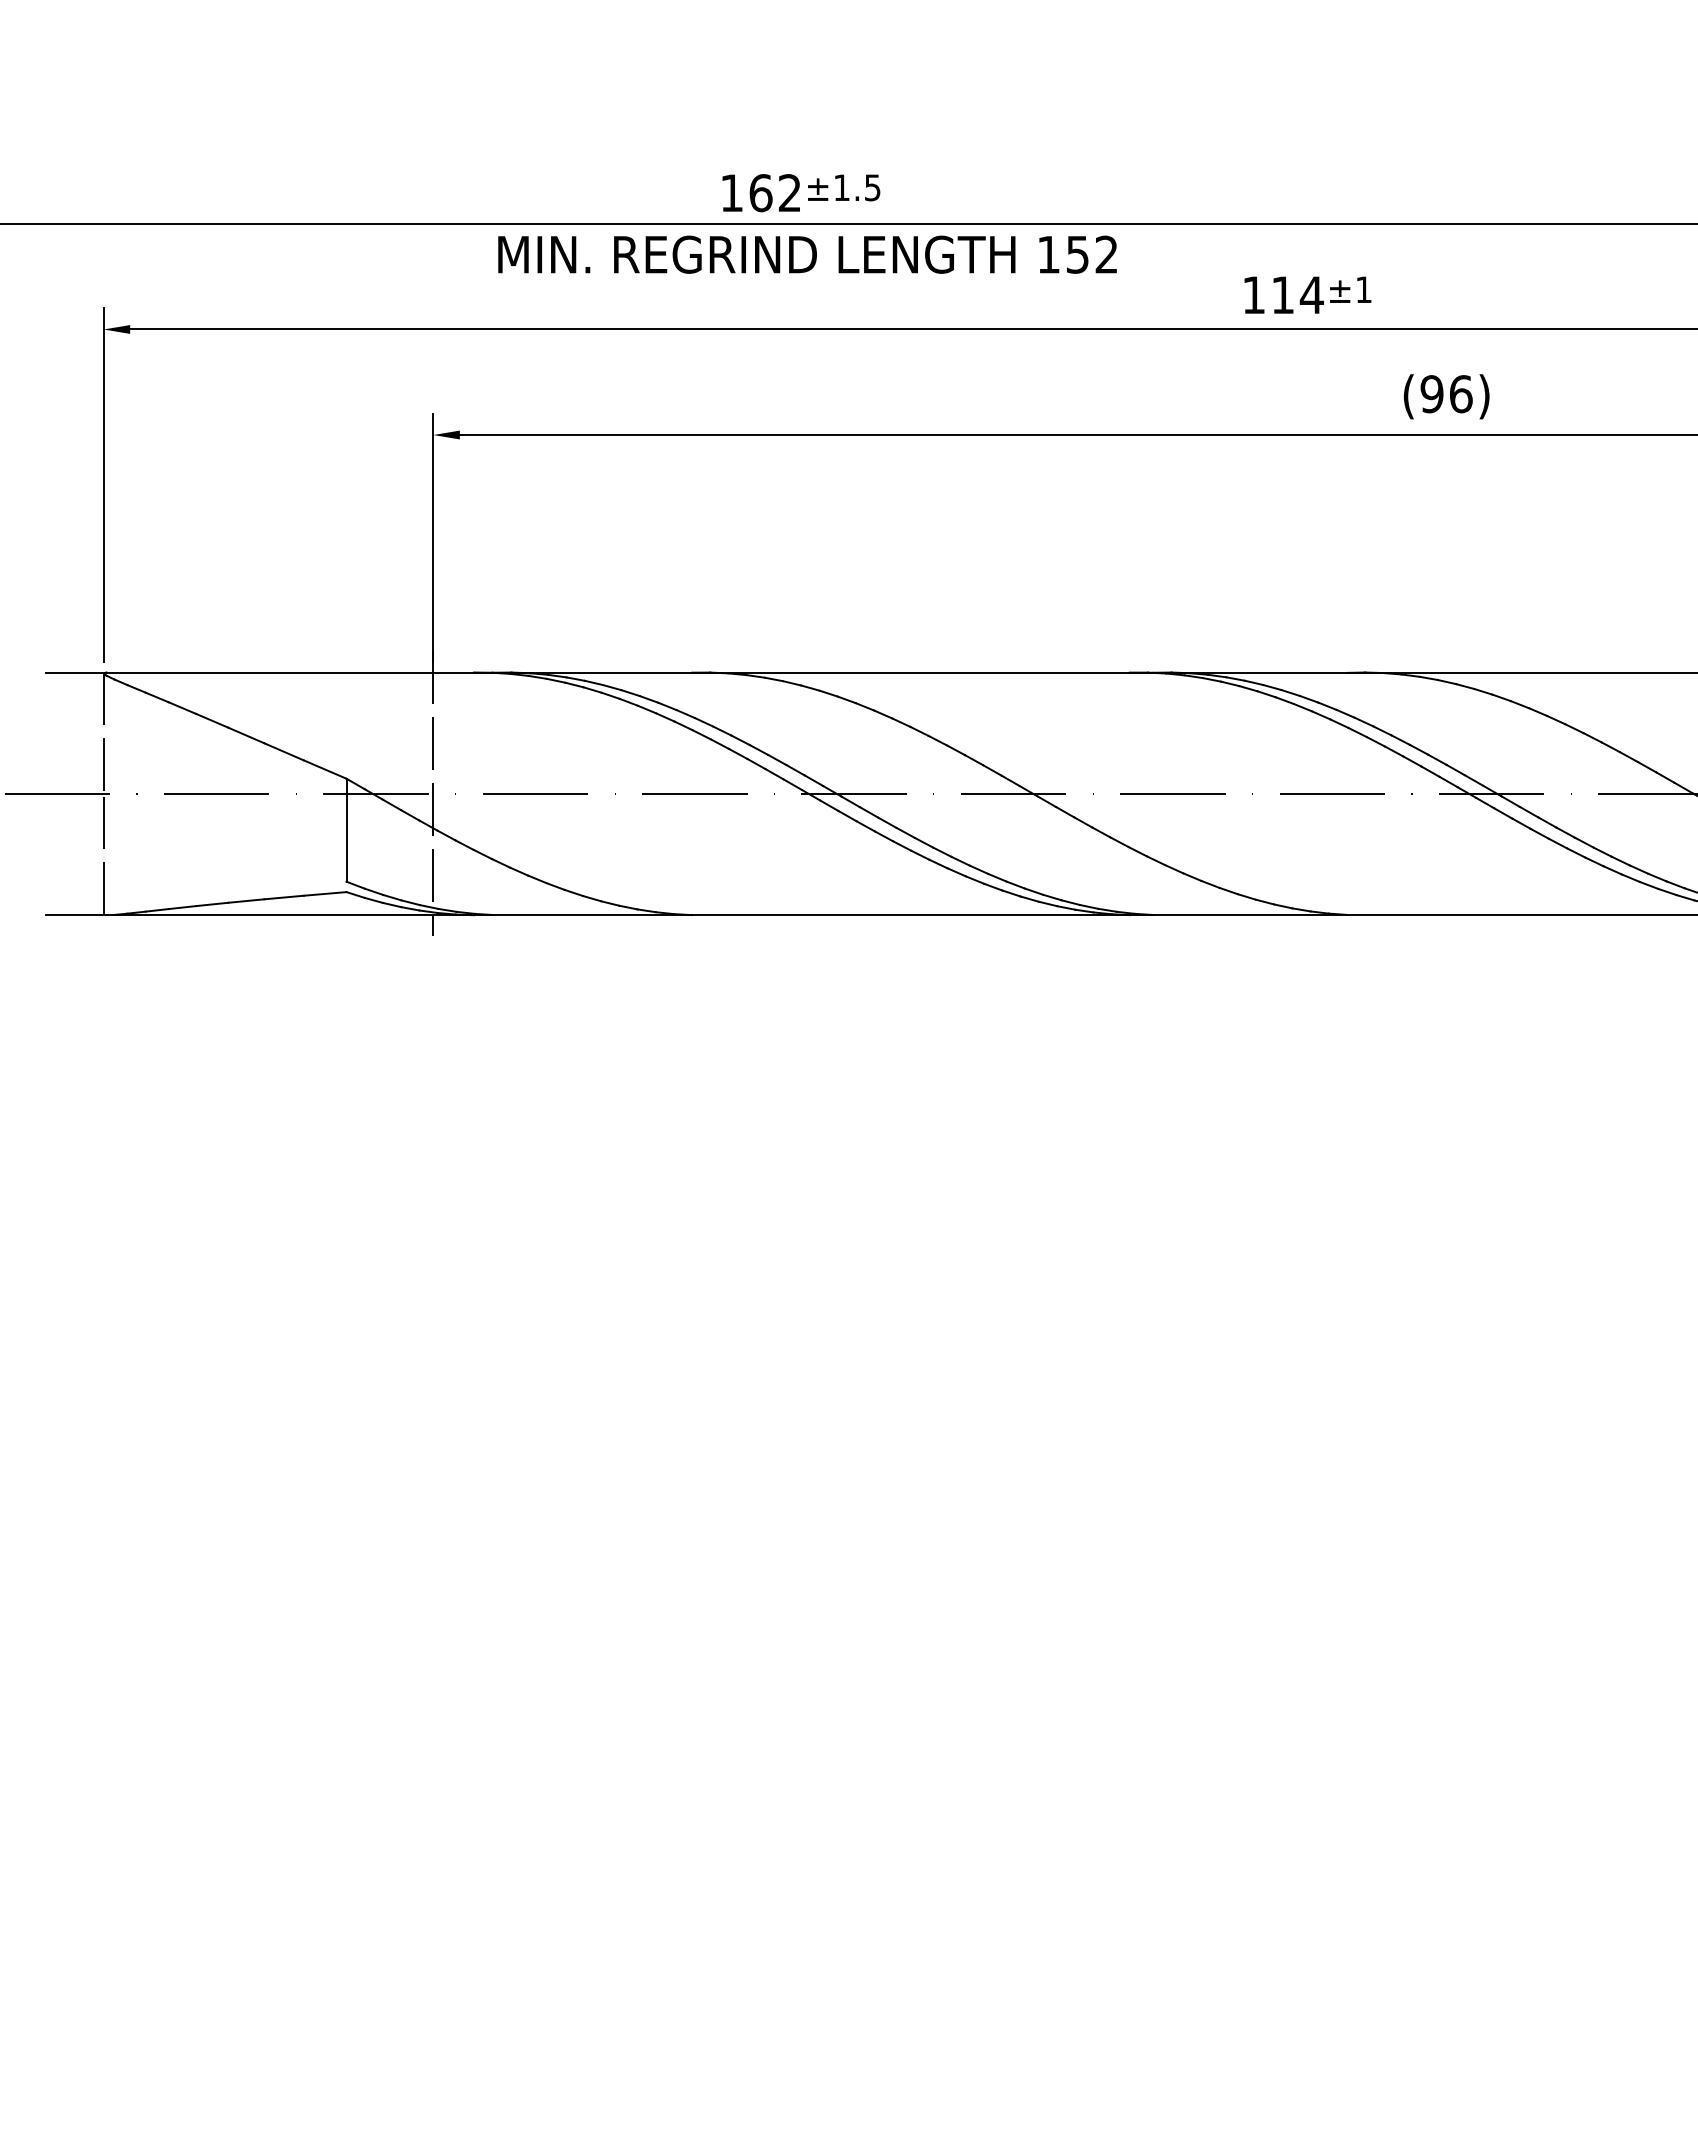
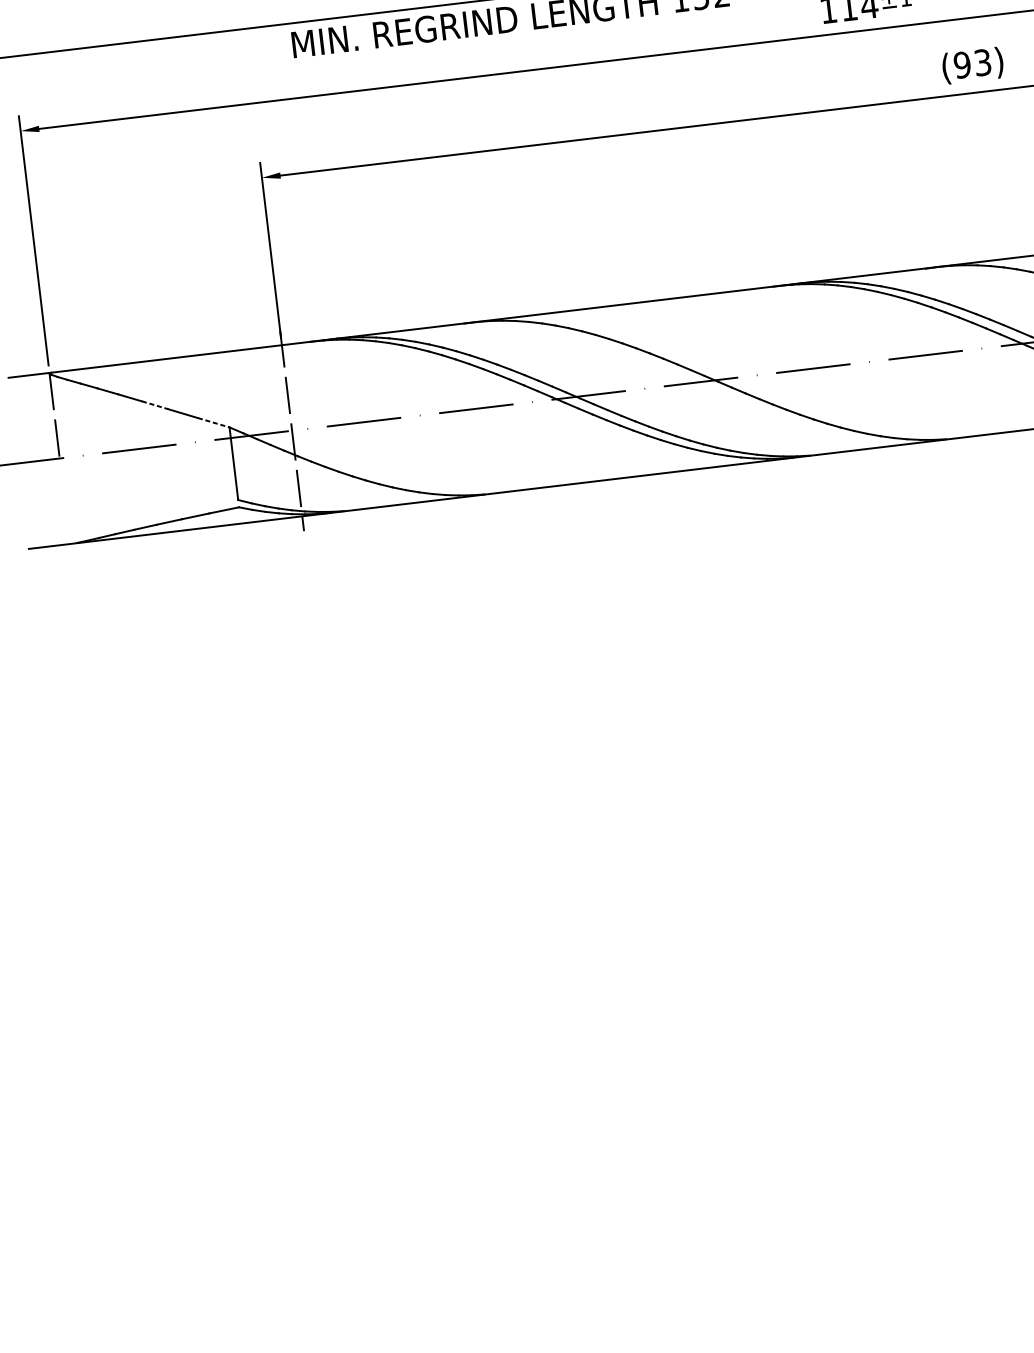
text: (1461, 394) -> (983, 62), (96) -> (93)
line: (246, 735) -> (155, 405), solid -> dashed
line: (325, 769) -> (213, 422), solid -> dashed
line: (103, 854) -> (64, 501), removed

